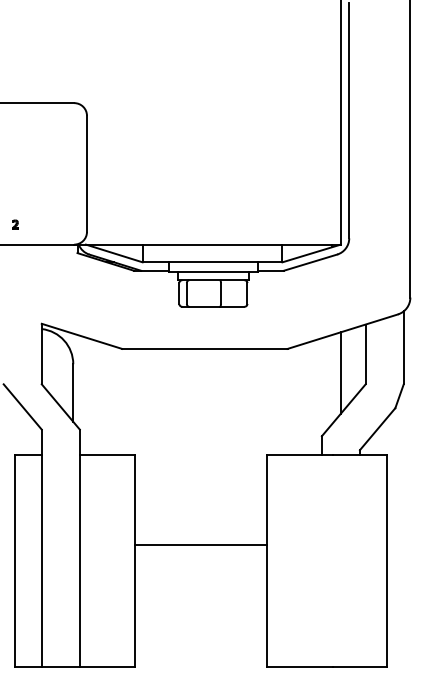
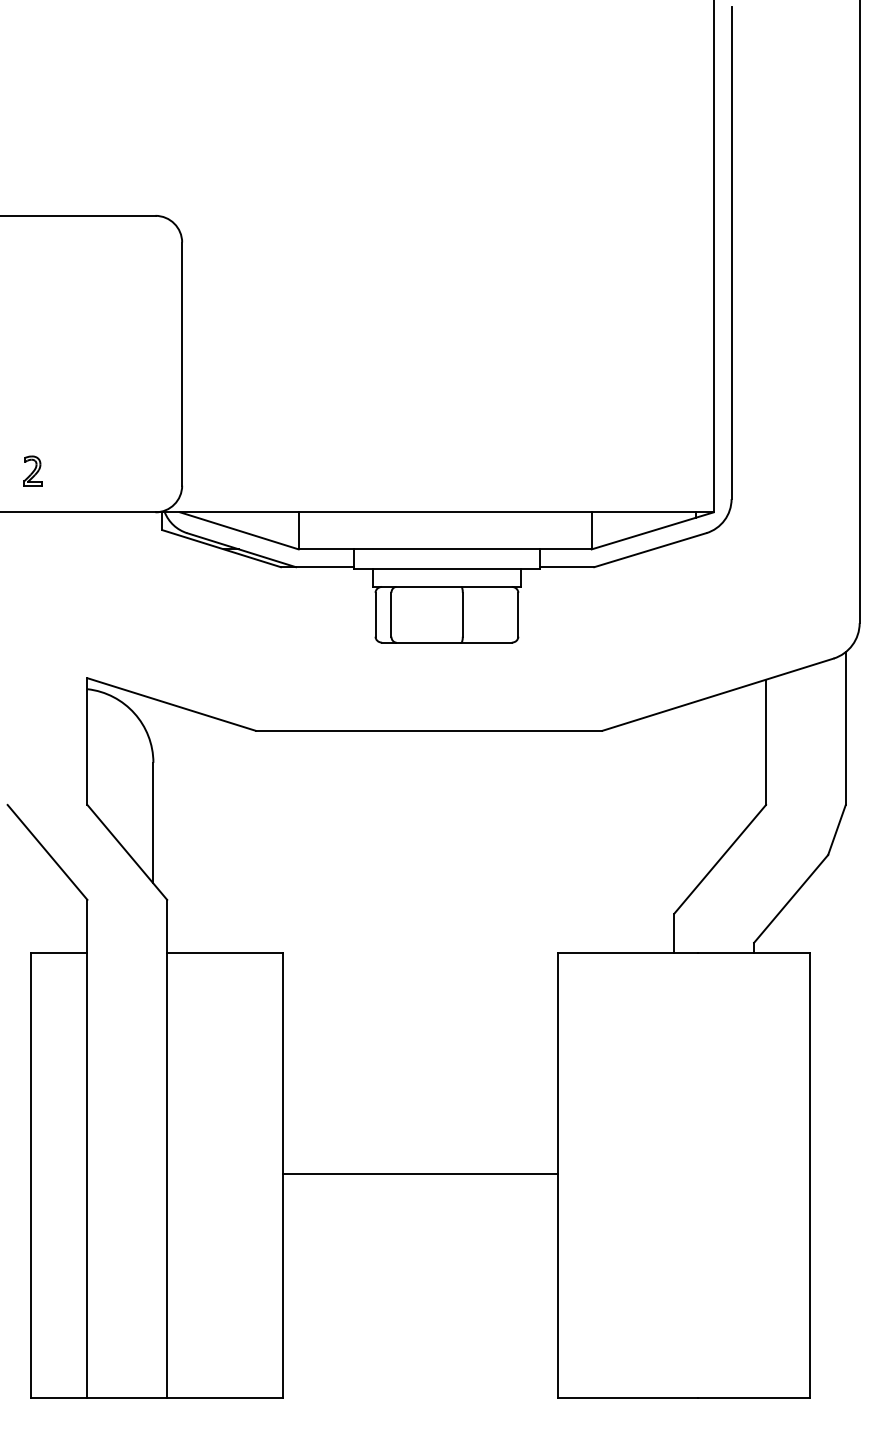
part: (15, 224) -> (32, 470), size x1.6
line: (340, 372) -> (713, 780), removed
line: (200, 545) -> (419, 1174), moved

